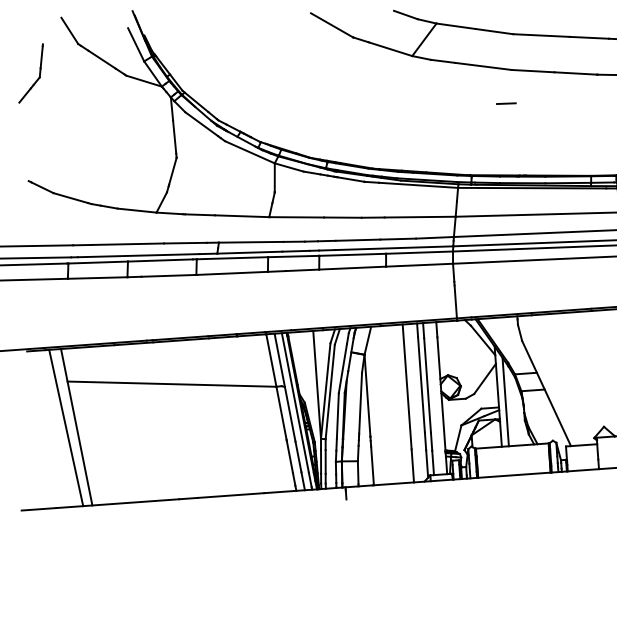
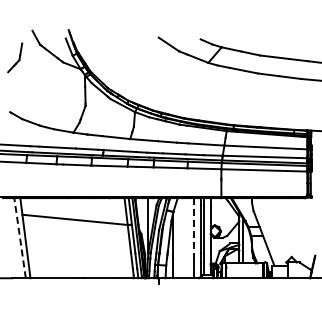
line: (505, 104) -> (253, 90), removed
line: (406, 386) -> (193, 229), solid -> dashed
line: (66, 426) -> (20, 237), solid -> dashed

